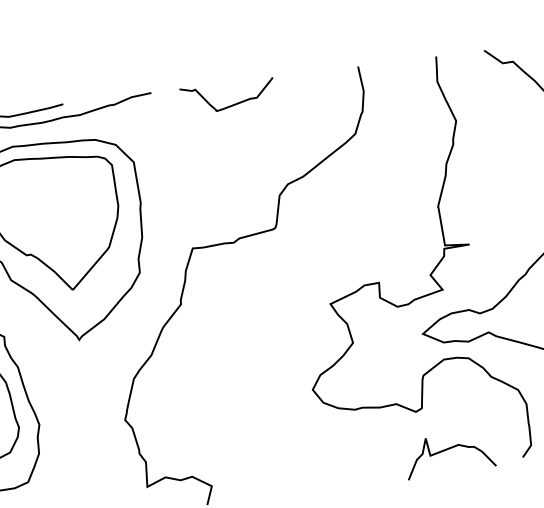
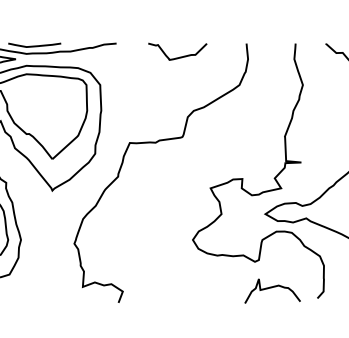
curve: (231, 103) -> (179, 56), moved

